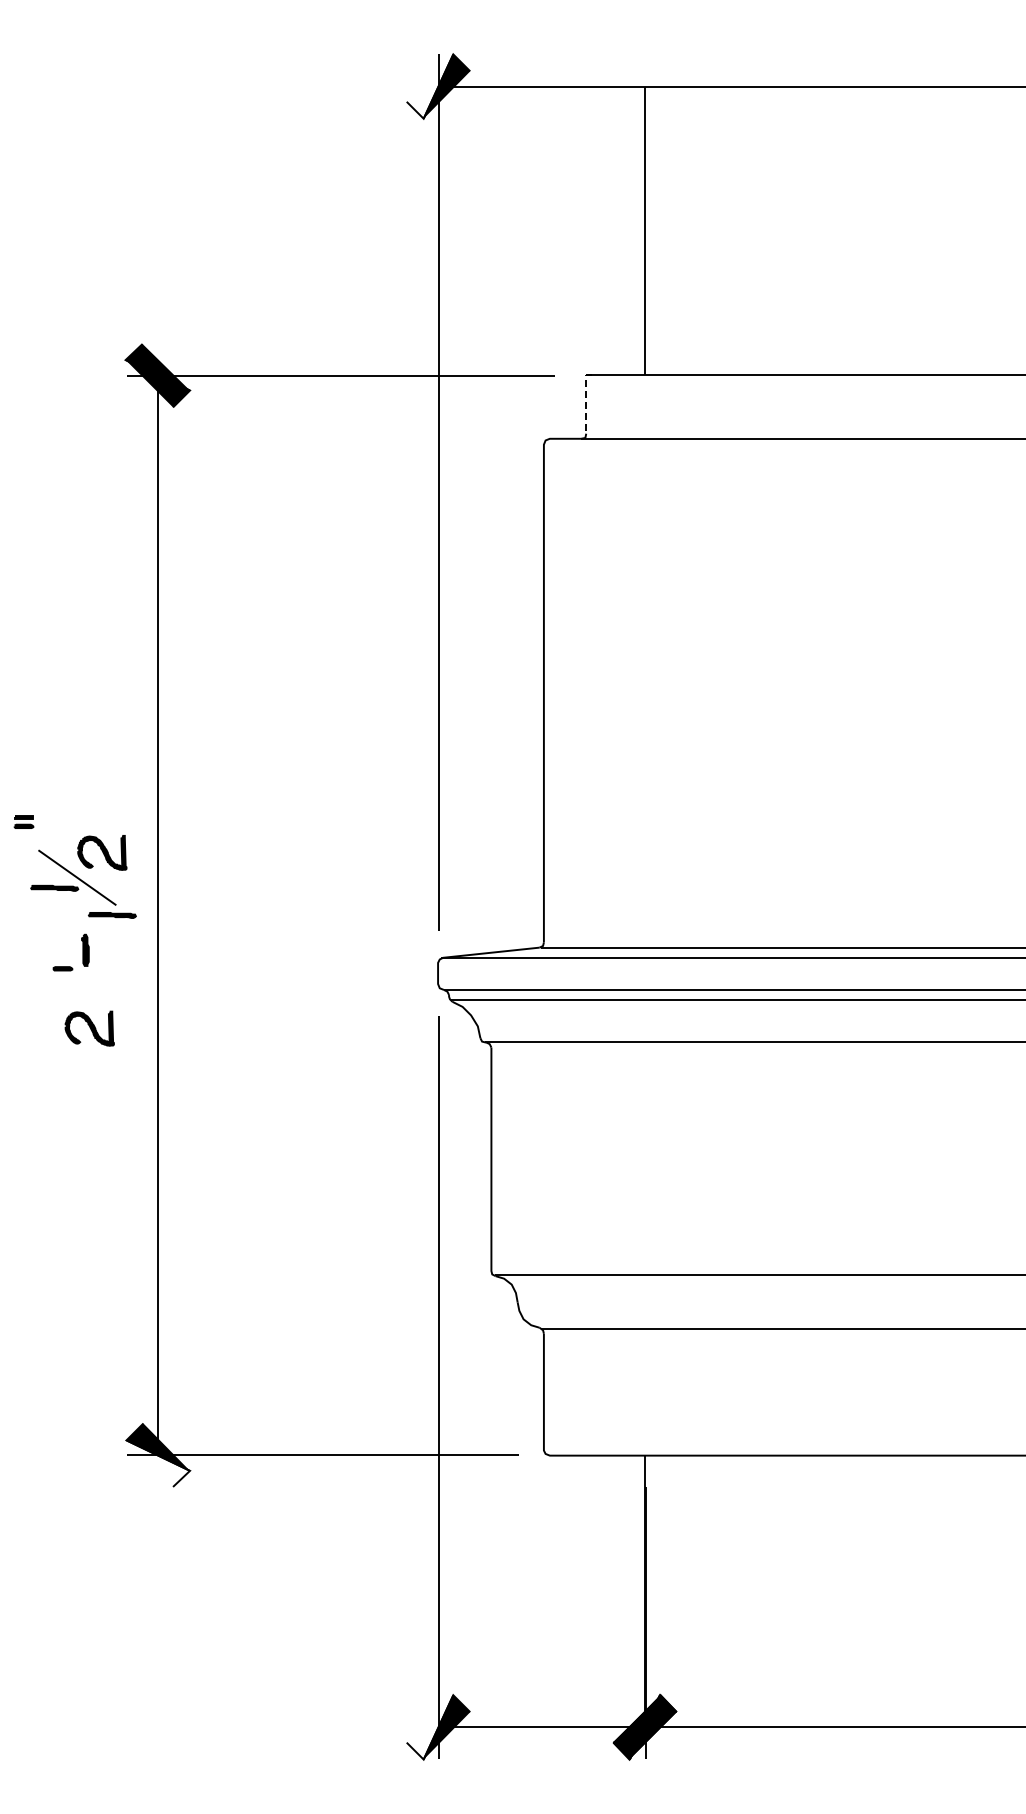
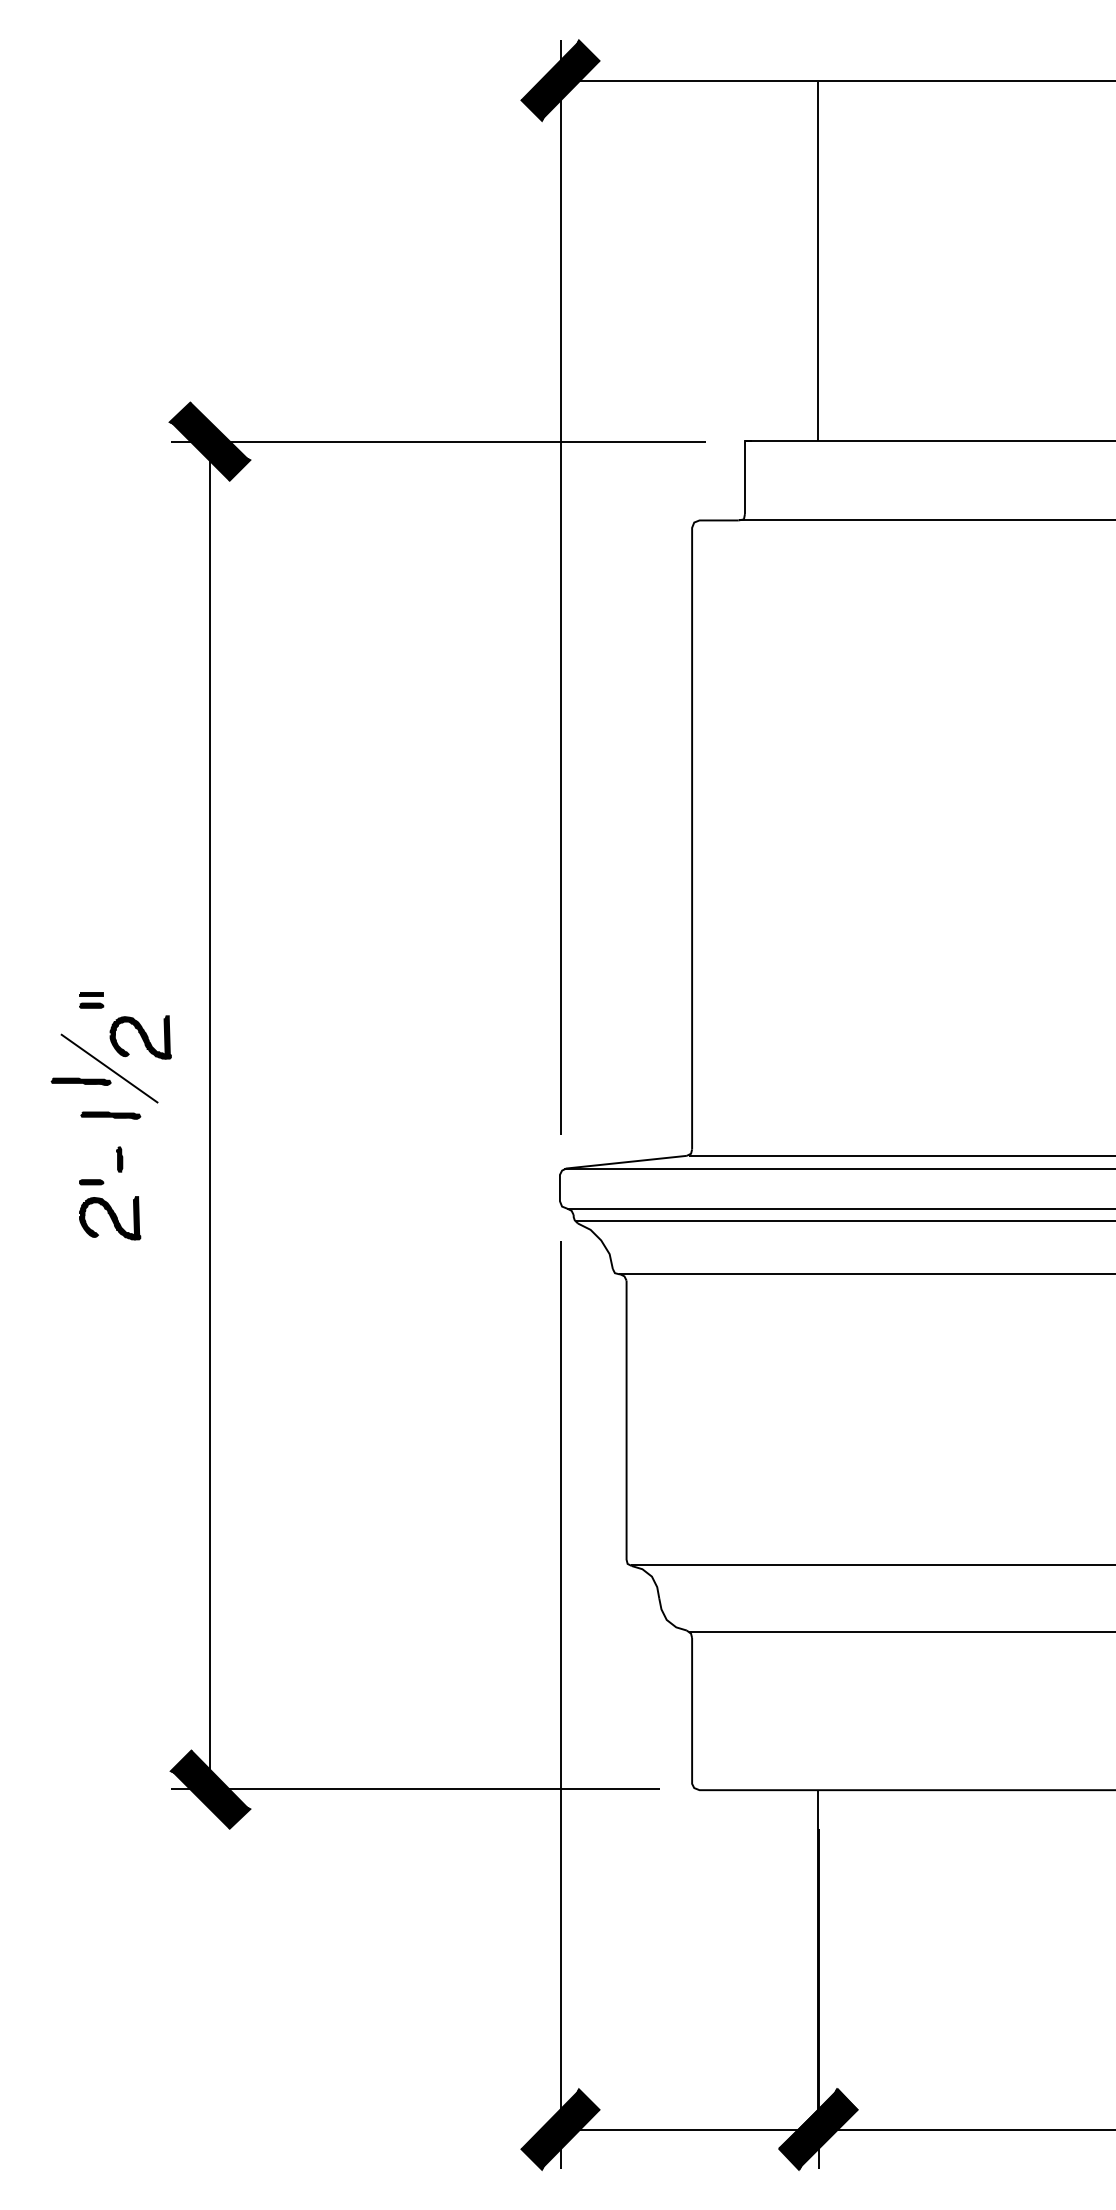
fill: (429, 86) -> (549, 80), added
line: (586, 401) -> (745, 473), dashed -> solid
part: (23, 821) -> (90, 999), moved
part: (112, 915) -> (110, 1115), moved
part: (85, 950) -> (119, 1159), size x0.62
part: (89, 1028) -> (109, 1218), moved
fill: (158, 1463) -> (210, 1800), added
fill: (429, 1727) -> (549, 2129), added

